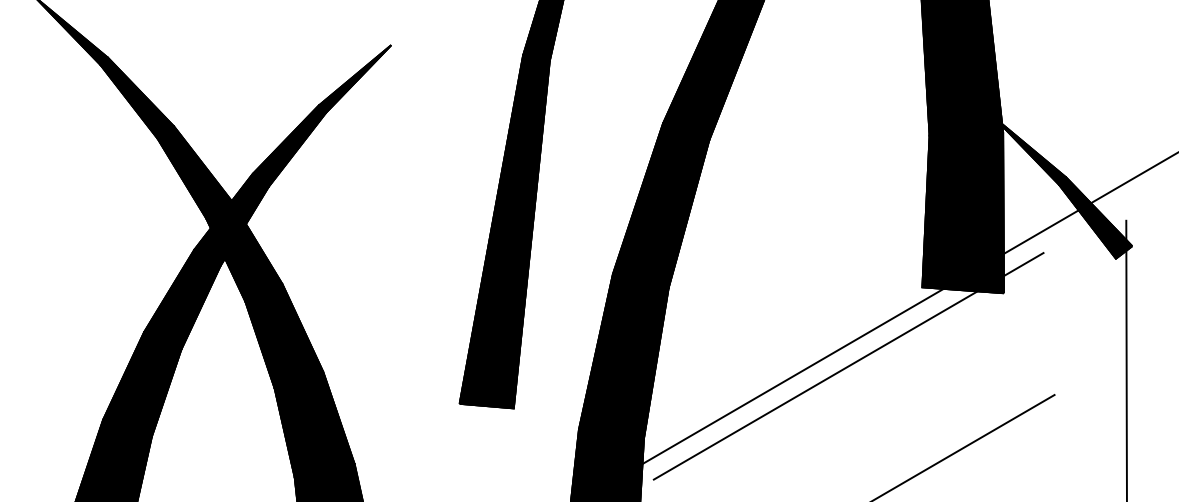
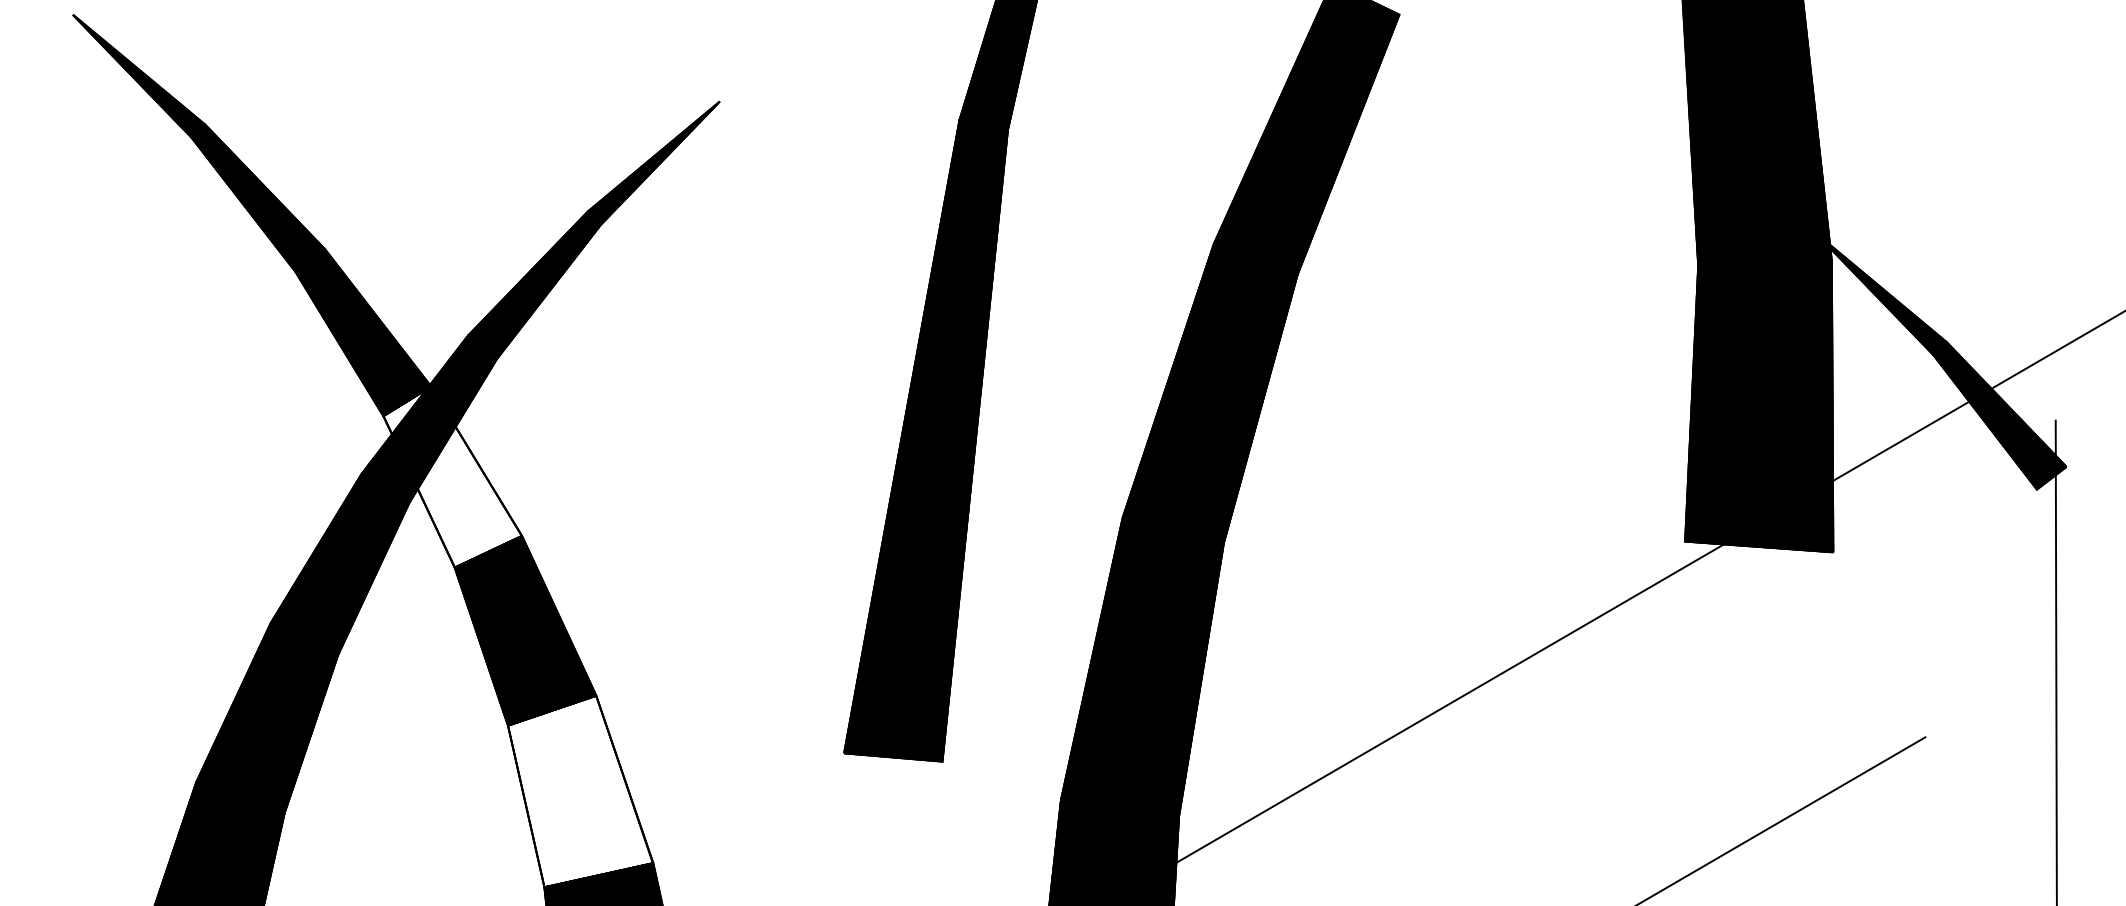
fill: (244, 251) -> (453, 476), removed
line: (848, 366) -> (1550, 685), removed
fill: (314, 424) -> (580, 790), removed

